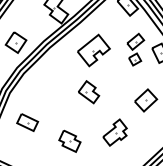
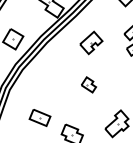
part: (93, 50) -> (90, 42), size x0.7
part: (89, 92) -> (89, 85), size x0.7
part: (27, 122) -> (39, 117), moved

